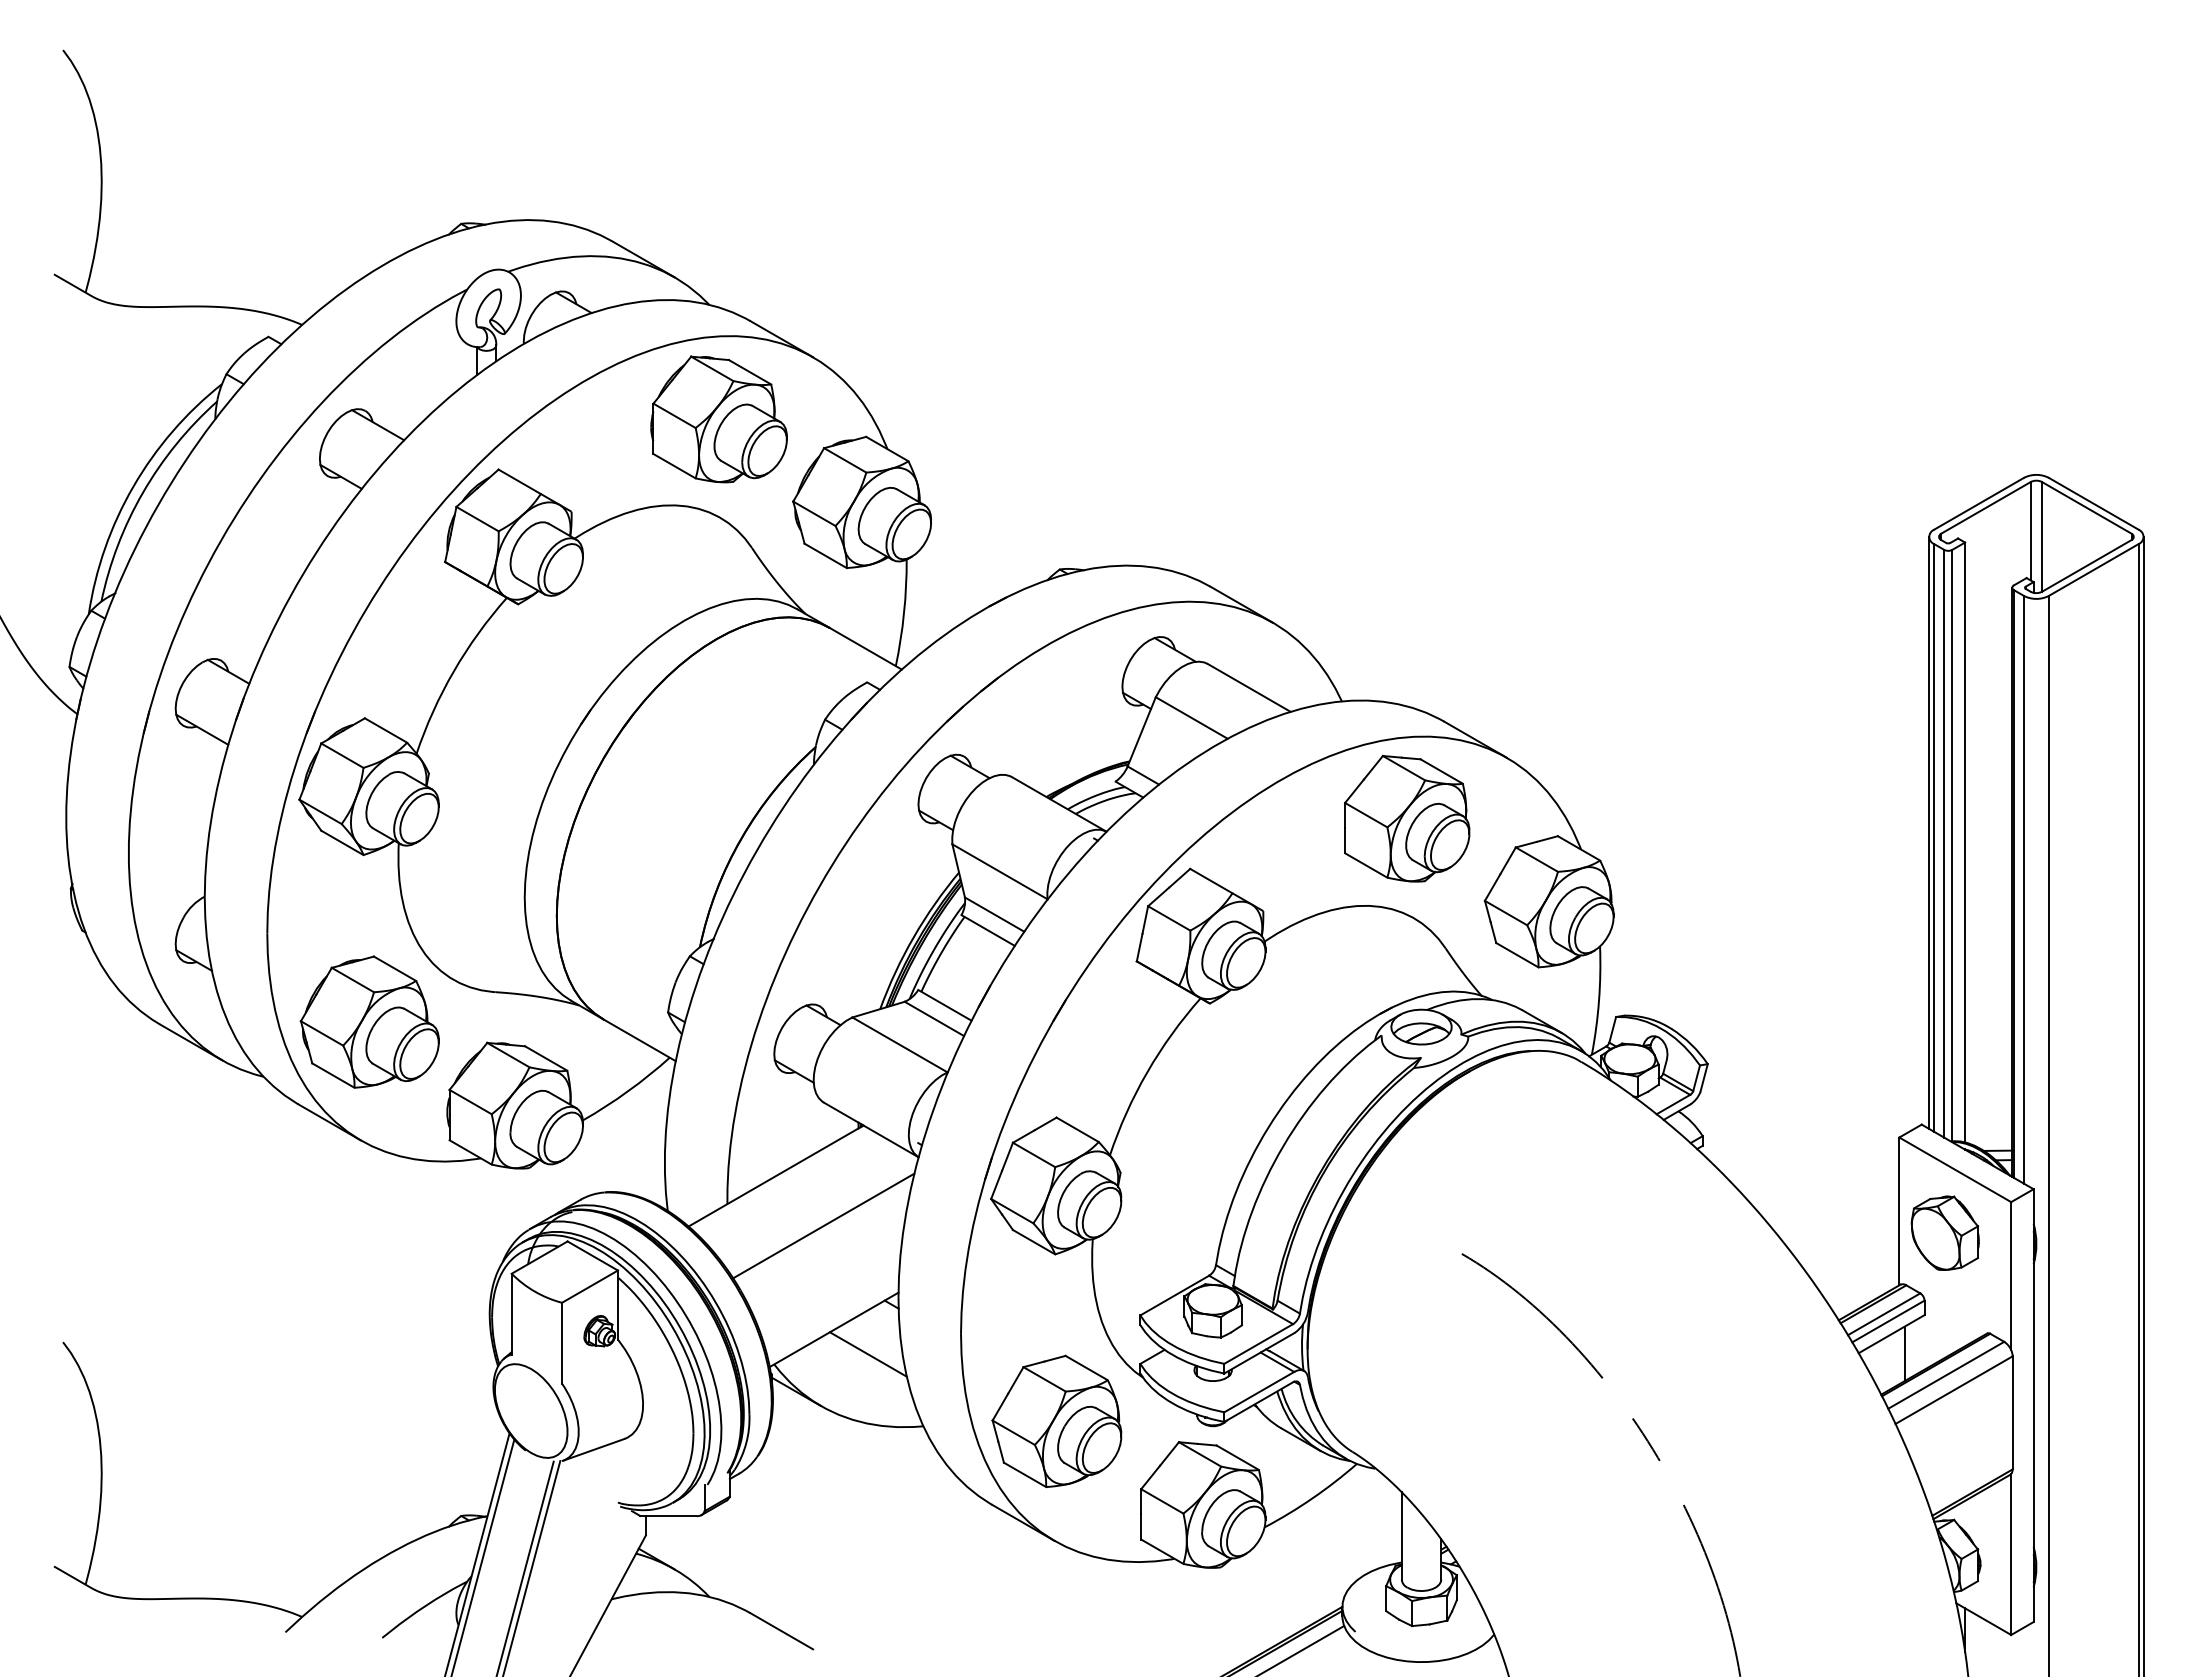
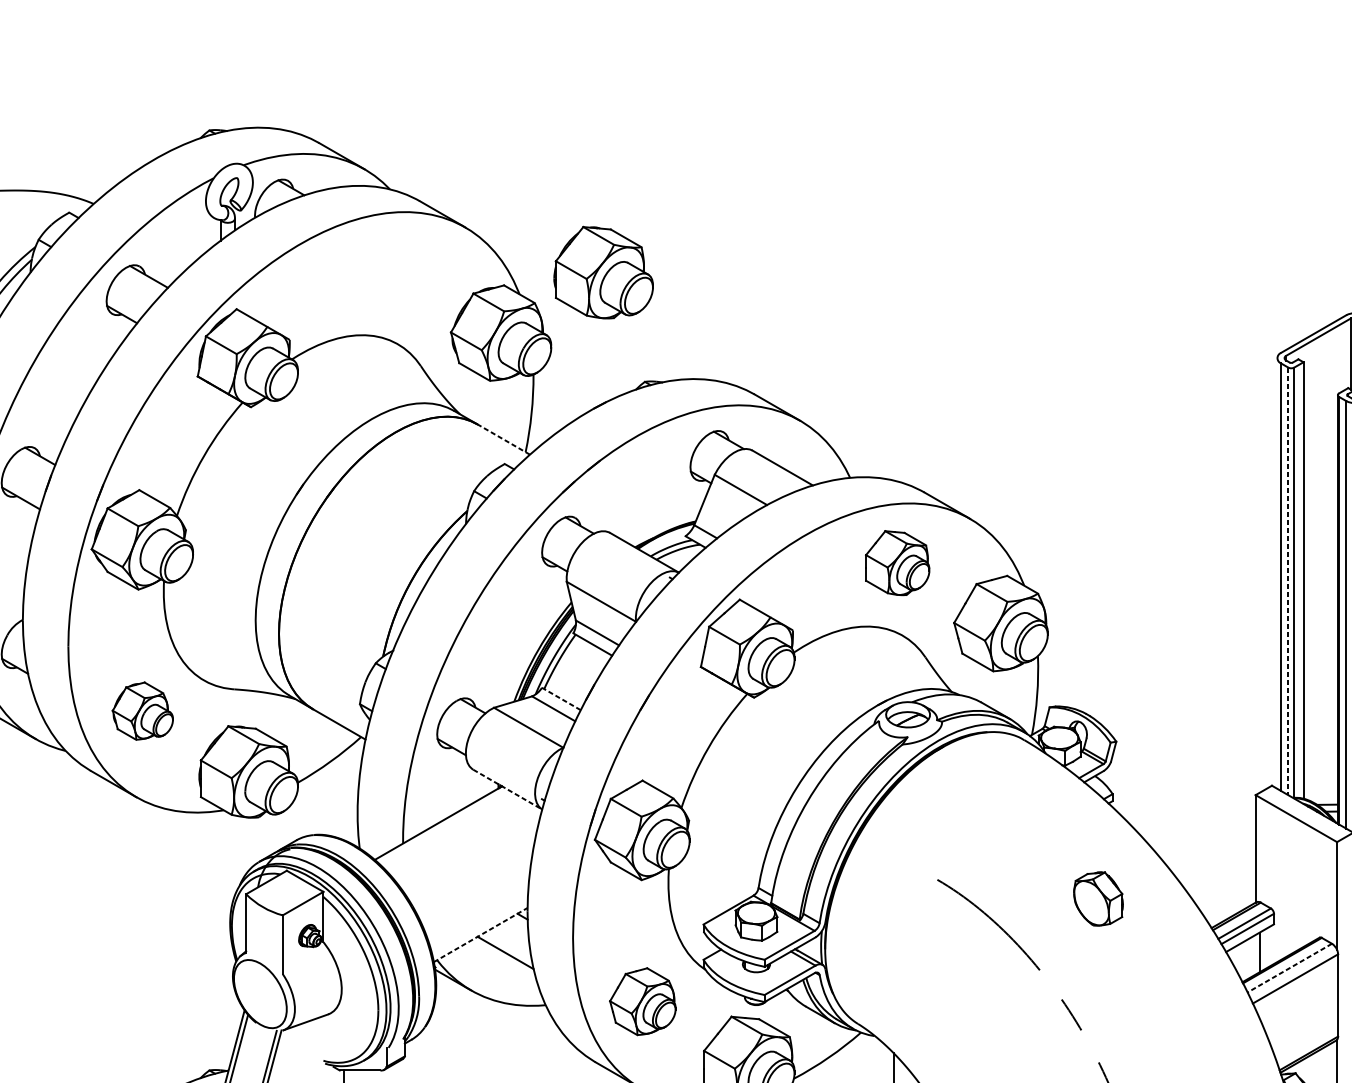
part: (718, 419) -> (603, 272), moved
line: (865, 648) -> (503, 439), solid -> dashed
part: (1407, 818) -> (897, 563), size x0.7
line: (1929, 832) -> (1277, 573), removed
line: (1944, 843) -> (1288, 581), solid -> dashed
line: (944, 1005) -> (561, 699), solid -> dashed
part: (369, 1021) -> (142, 710), size x0.6
line: (871, 1129) -> (507, 789), solid -> dashed
line: (823, 1225) -> (473, 859), removed
part: (1944, 1232) -> (1097, 898), moved
line: (834, 1329) -> (481, 934), solid -> dashed
line: (1946, 1375) -> (1289, 968), solid -> dashed
part: (1056, 1421) -> (642, 1001), size x0.7

